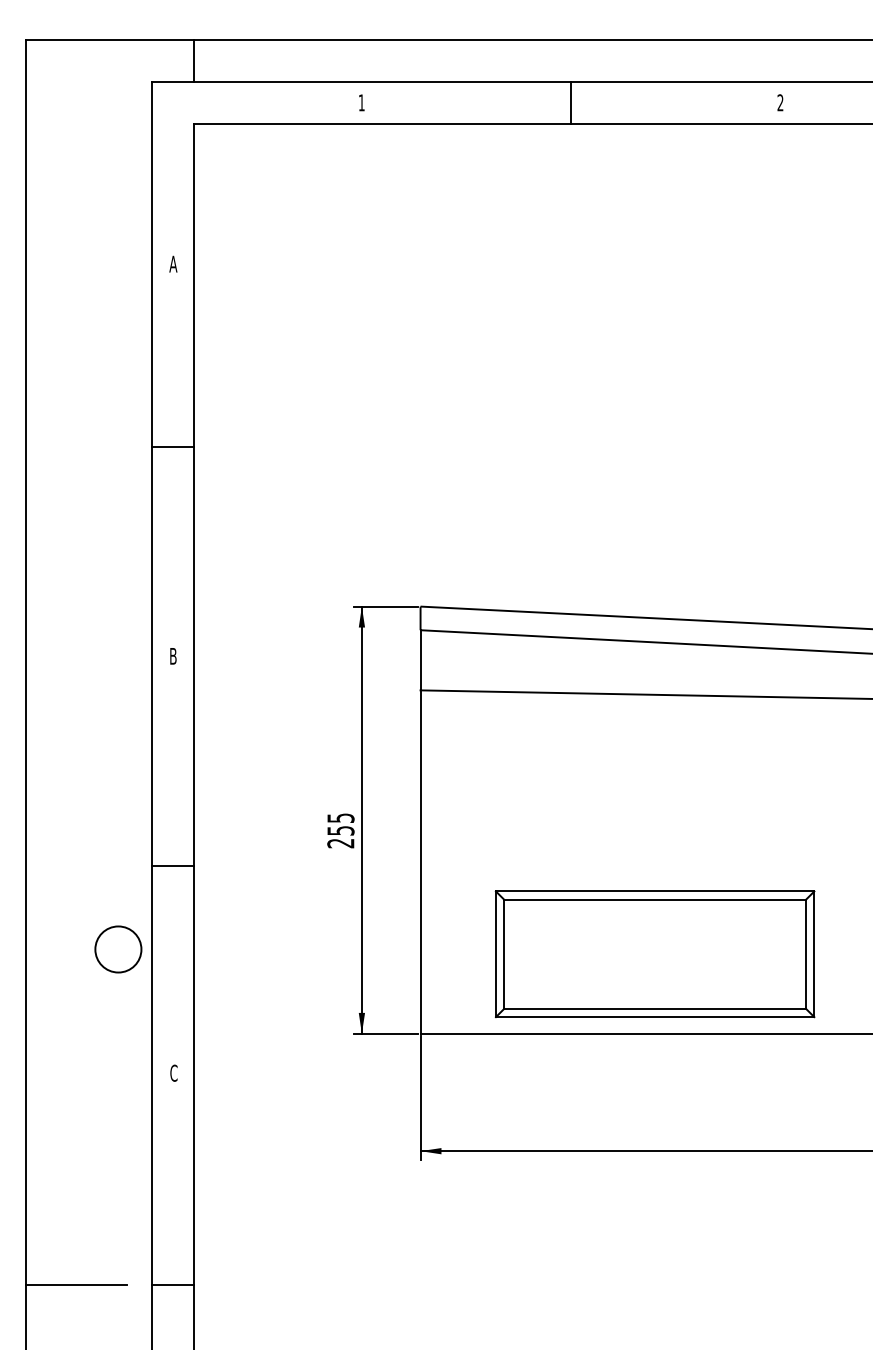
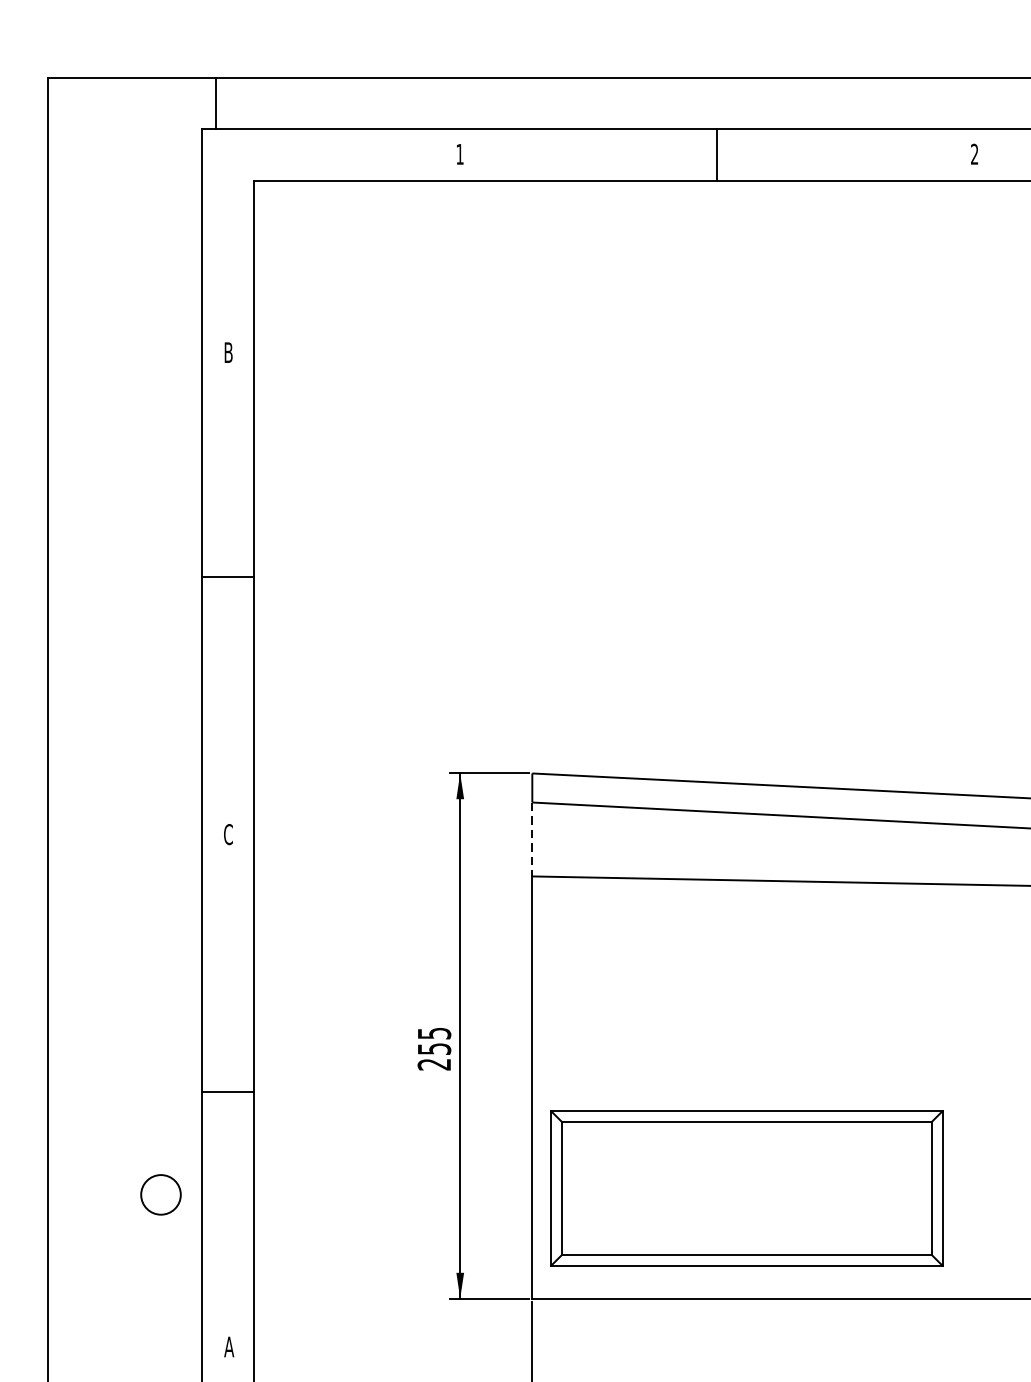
line: (193, 61) -> (215, 103), moved
text: (173, 263) -> (228, 351), A -> B
text: (172, 655) -> (227, 833), B -> C
line: (420, 660) -> (532, 839), solid -> dashed
circle: (118, 949) -> (161, 1194), size x0.7
part: (654, 954) -> (746, 1188), moved
text: (173, 1072) -> (228, 1346), C -> A

